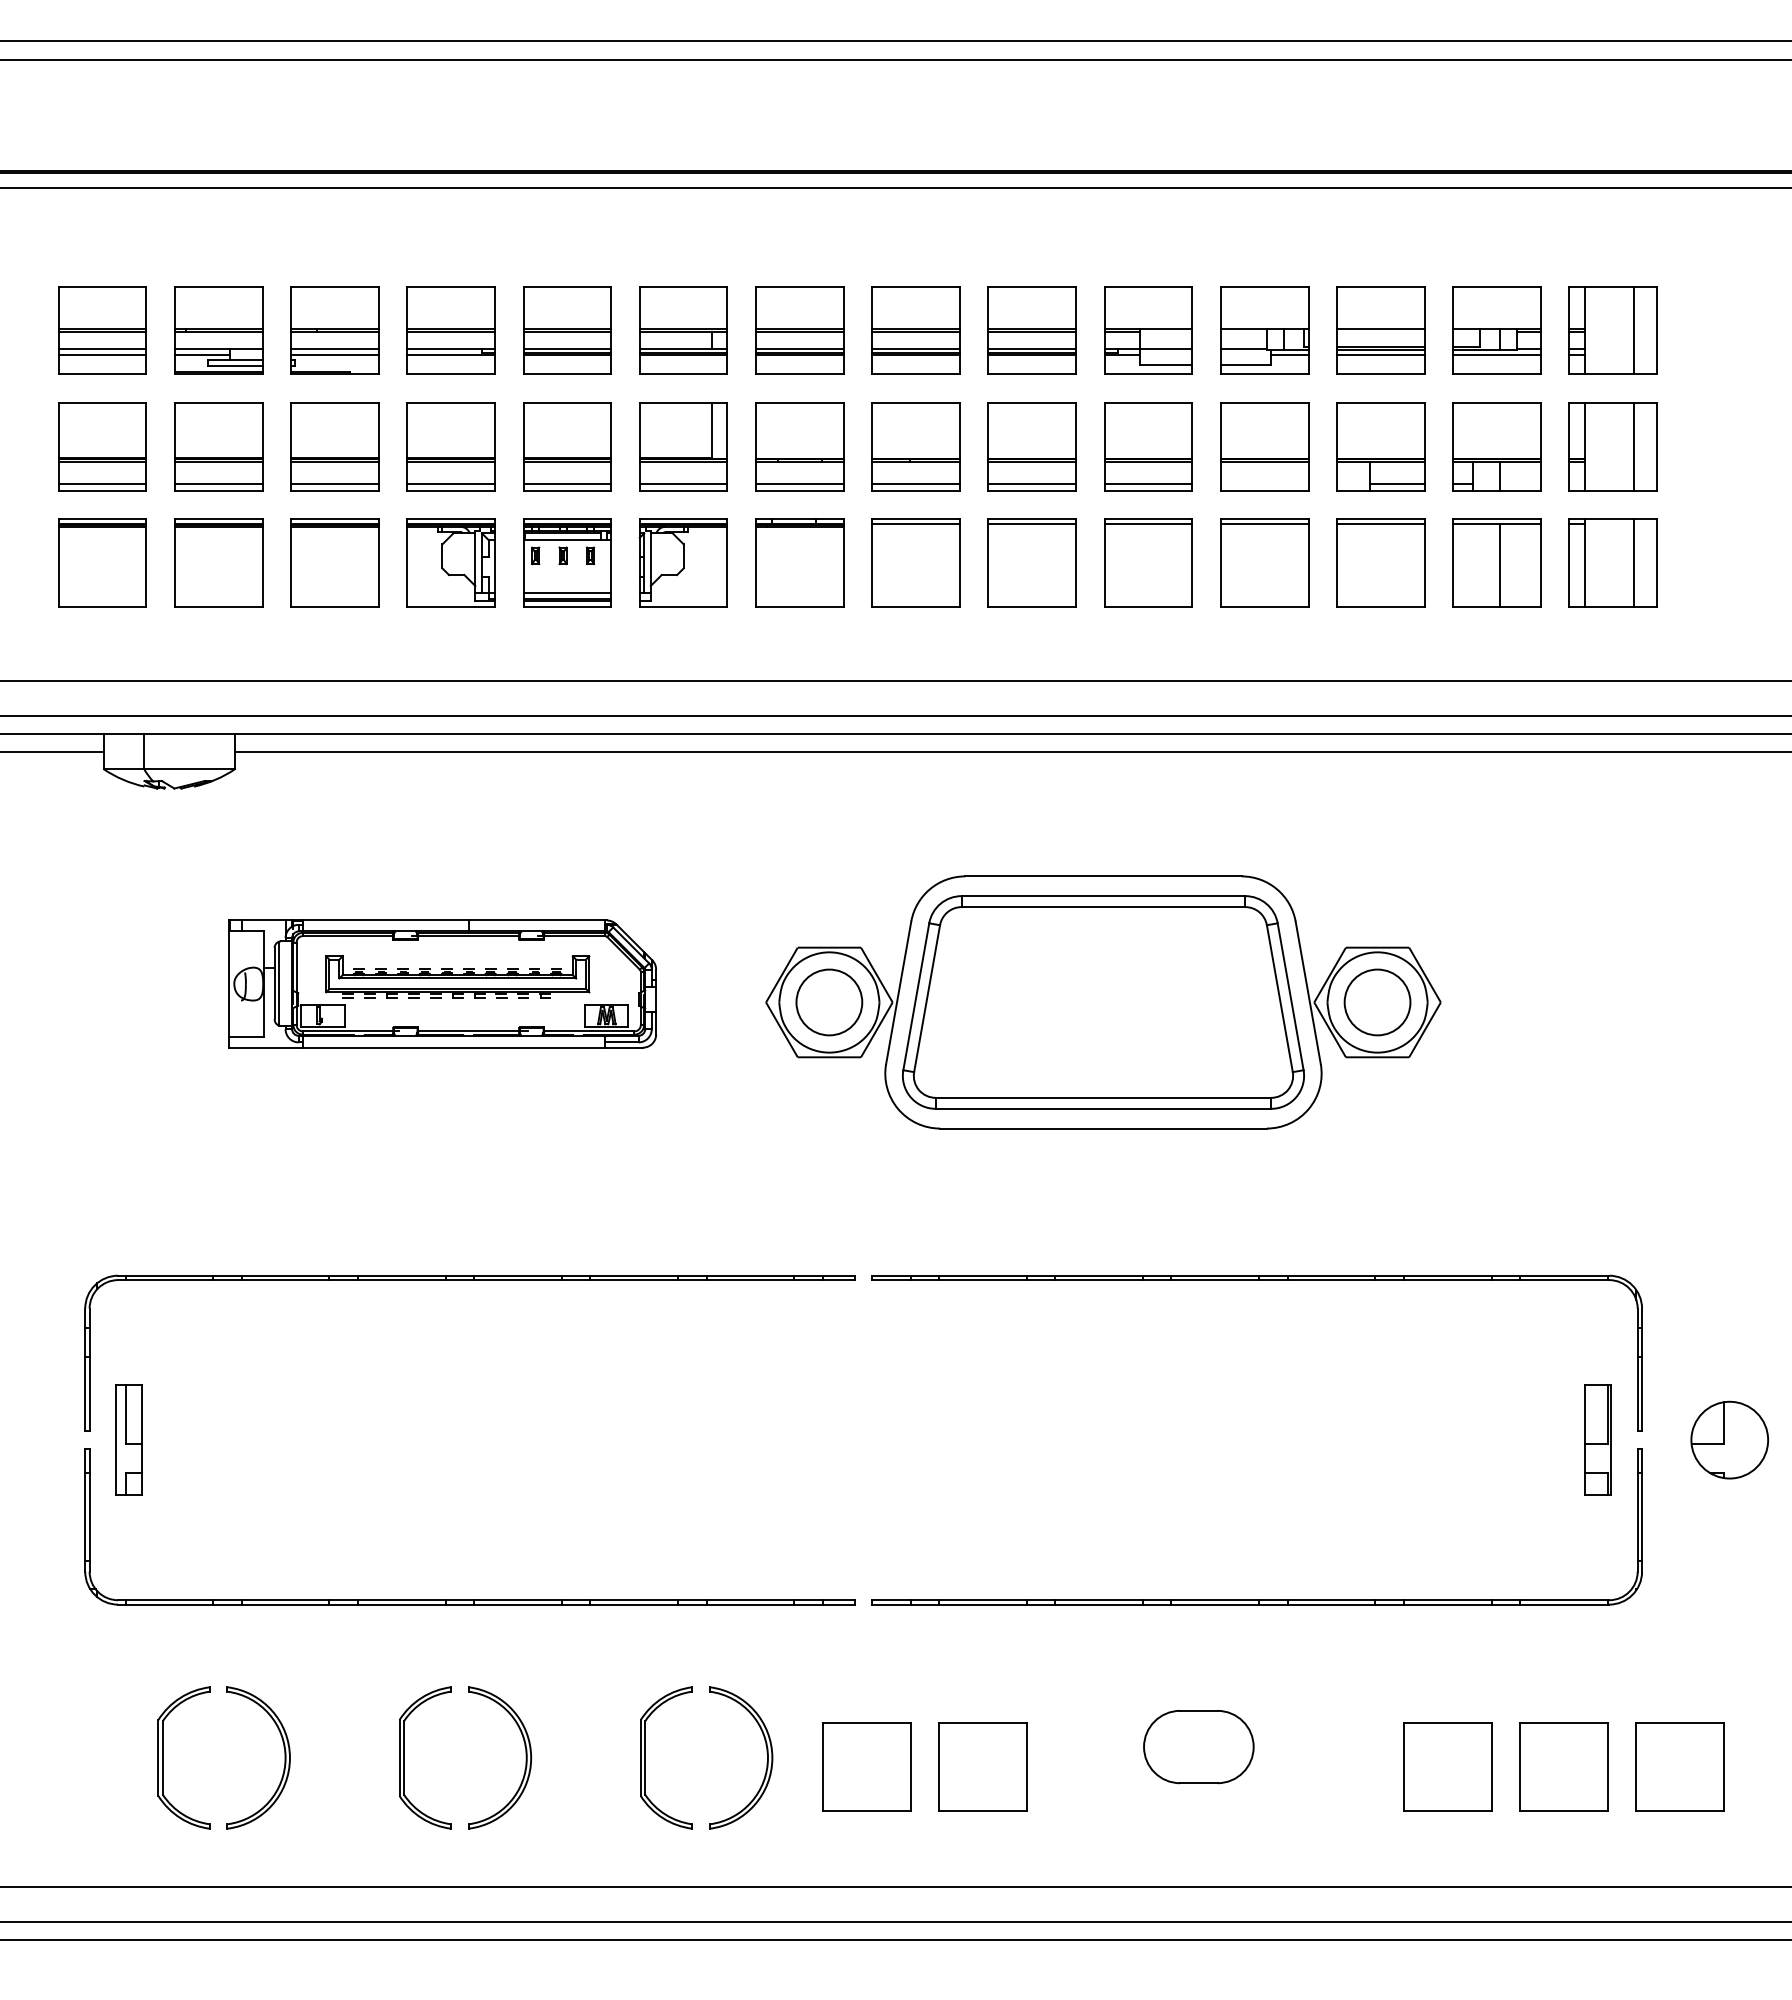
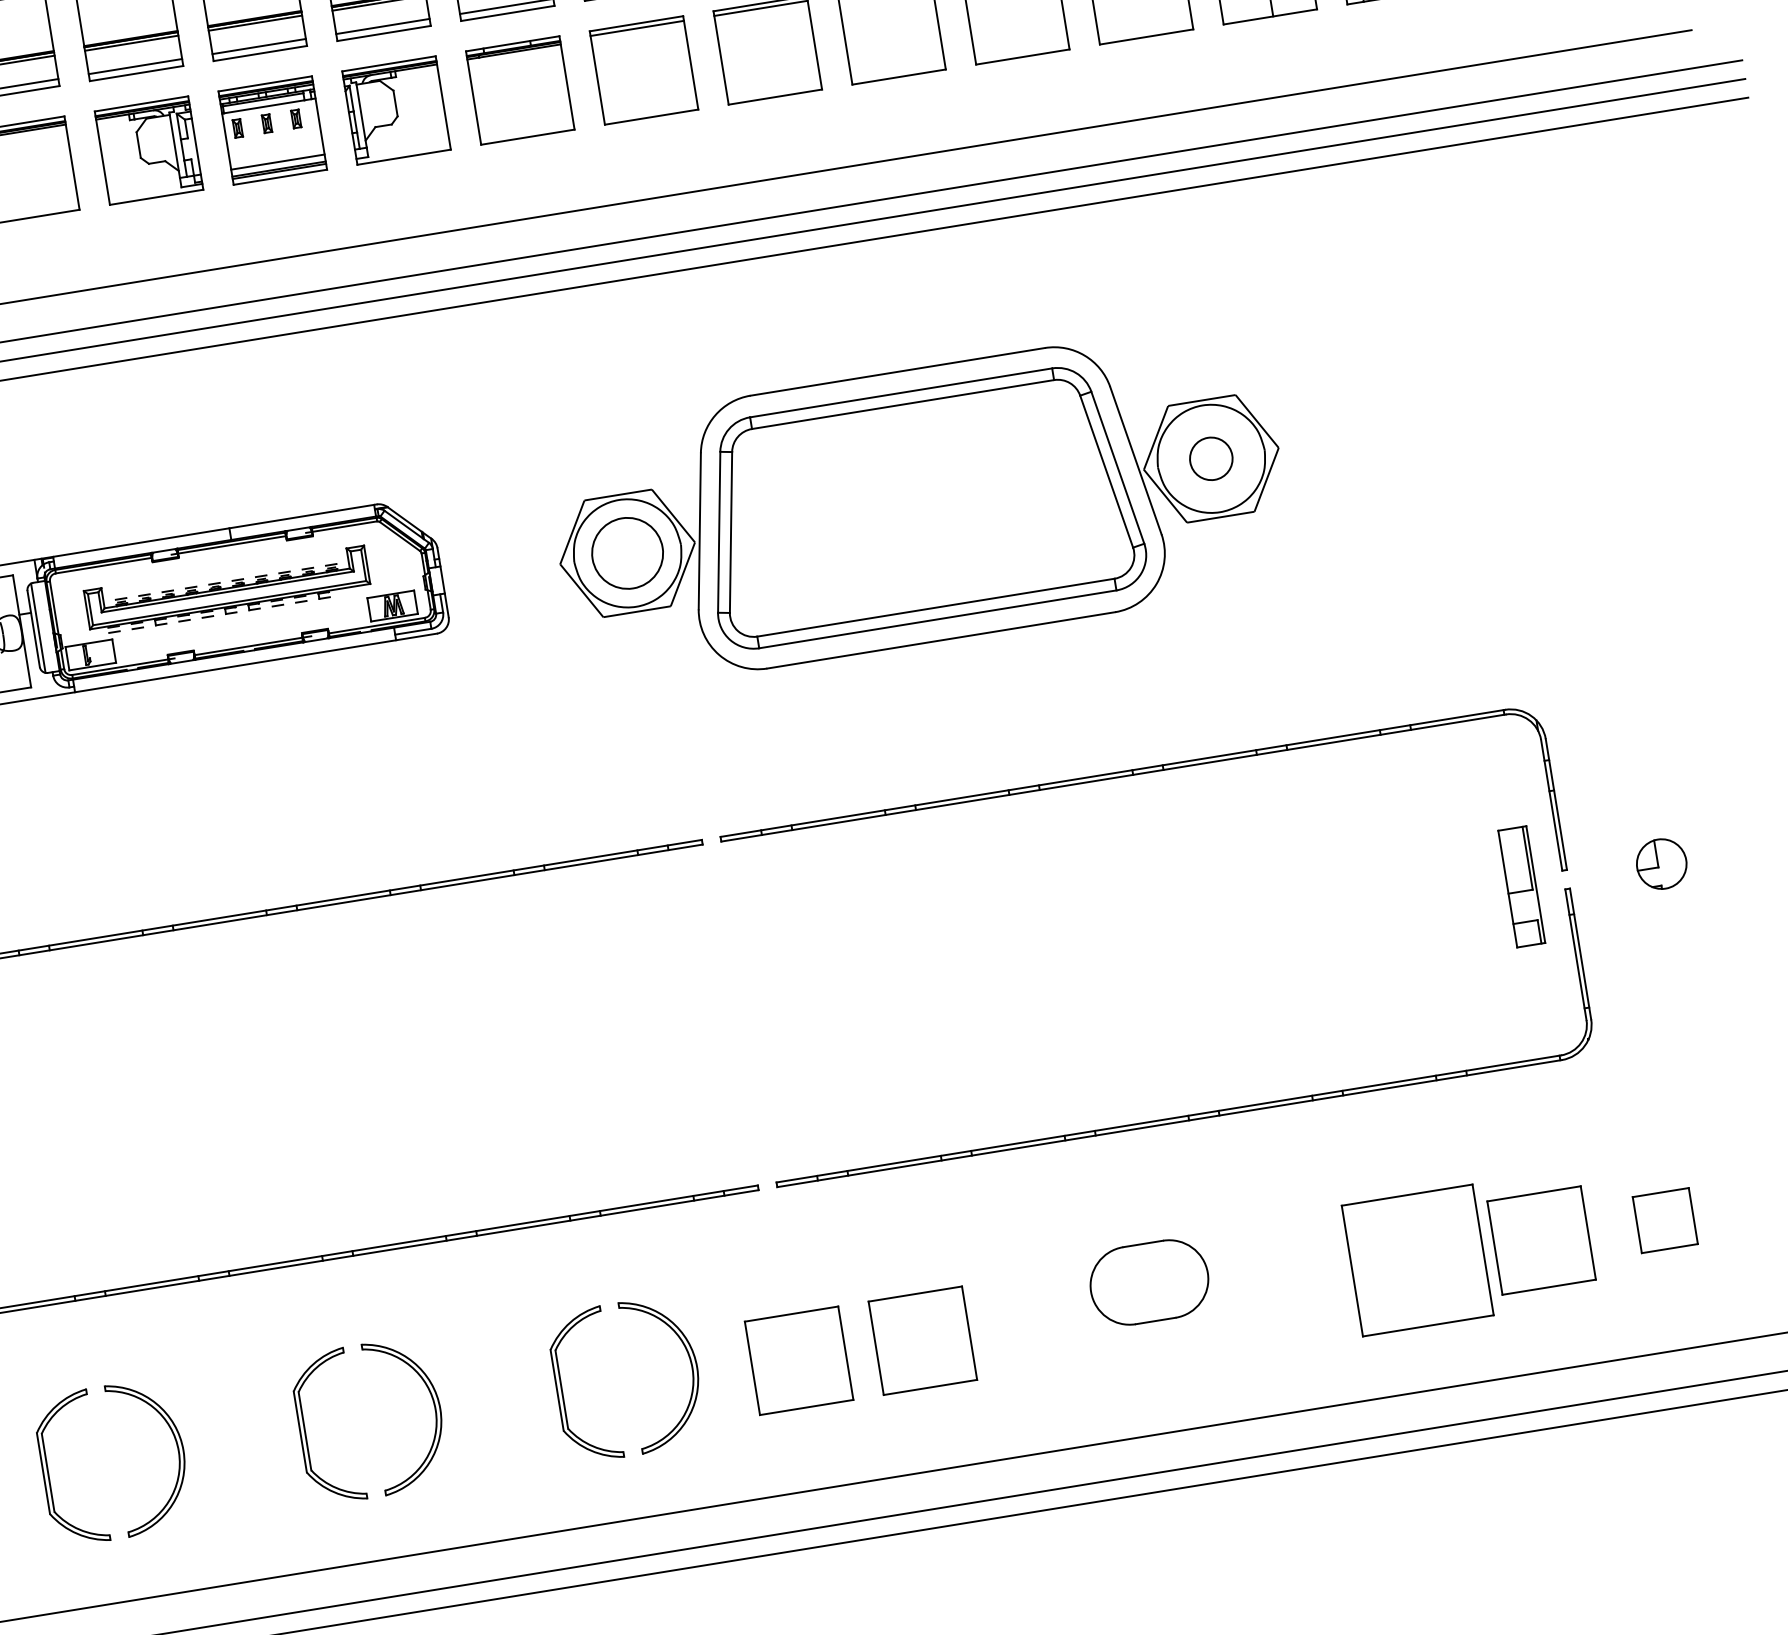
circle: (1377, 1002) -> (1211, 458), size x0.6
part: (1729, 1439) -> (1661, 863), size x0.6
part: (1447, 1766) -> (1417, 1260), size x1.4
part: (1679, 1766) -> (1664, 1220), size x0.6

